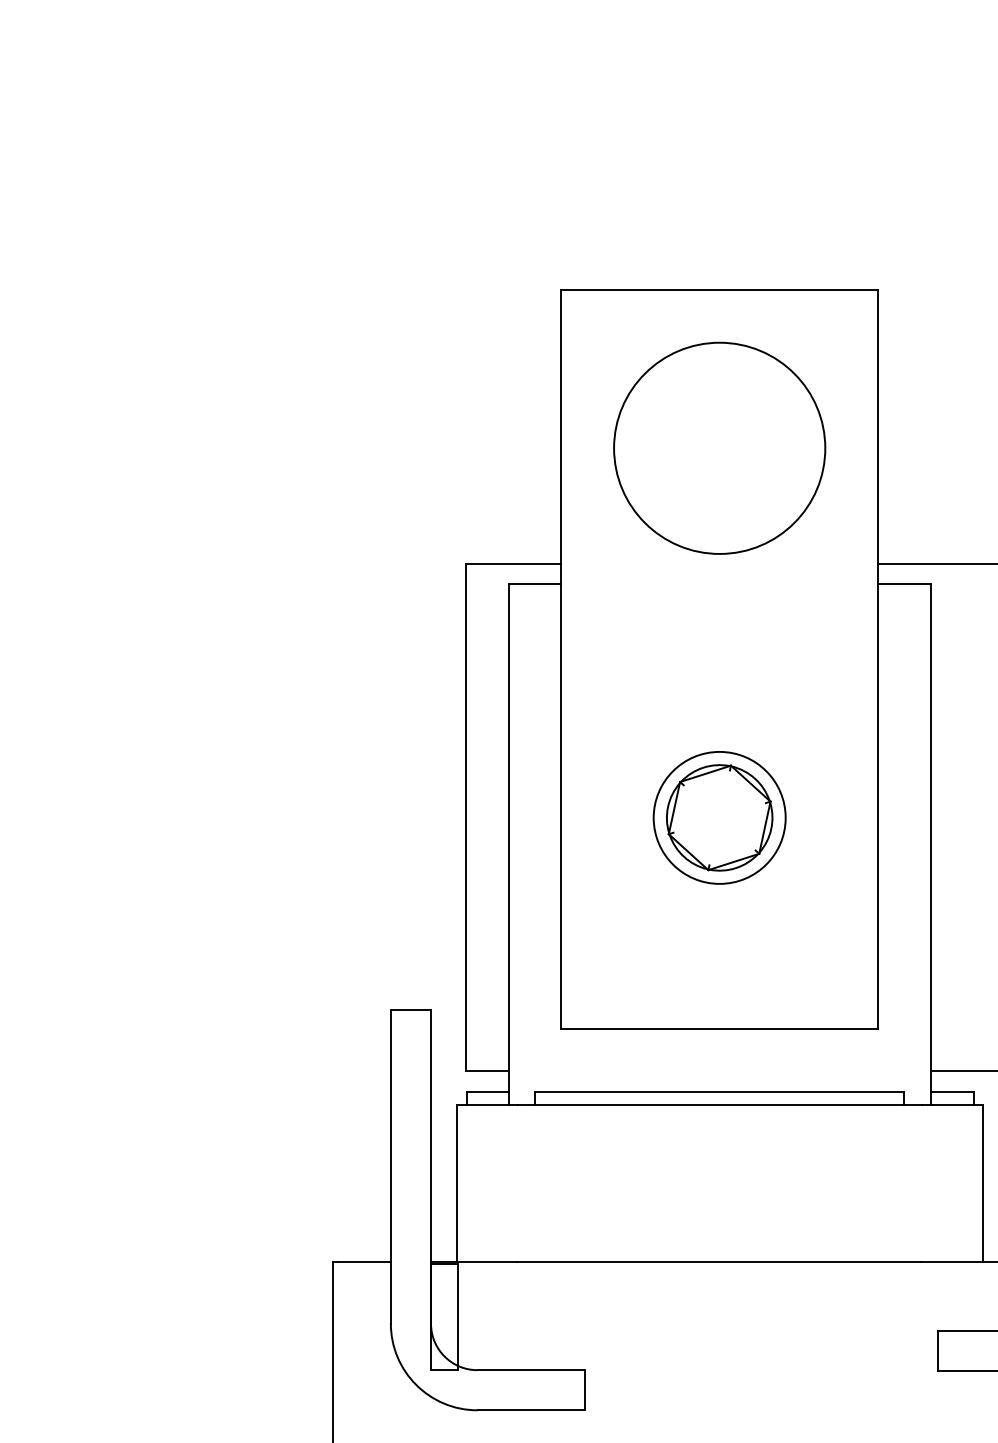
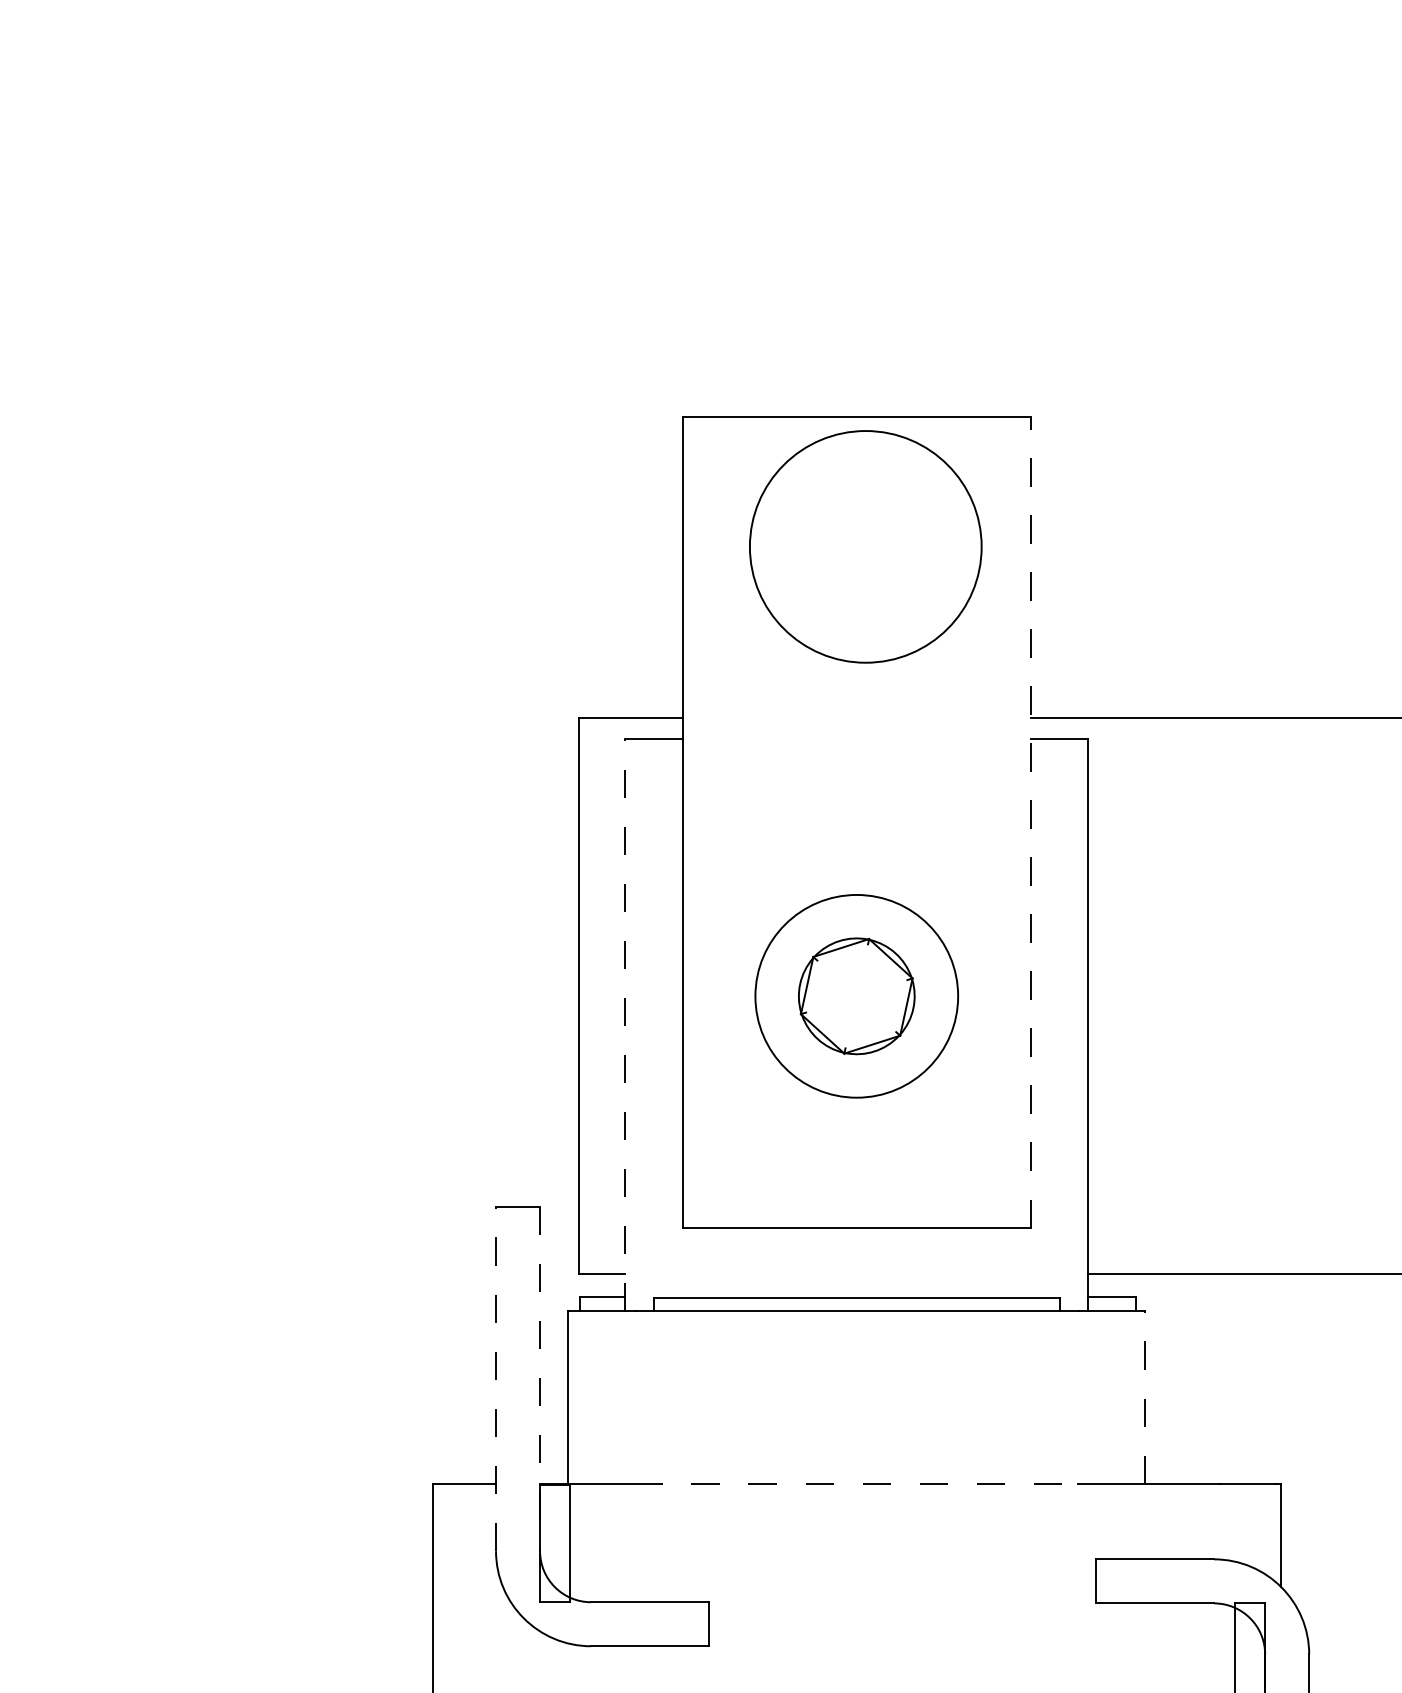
circle: (719, 447) -> (865, 546), moved
line: (878, 659) -> (1030, 822), solid -> dashed
circle: (719, 817) -> (856, 995), size x1.4
line: (508, 843) -> (625, 1024), solid -> dashed
line: (391, 1166) -> (496, 1378), solid -> dashed
line: (431, 1167) -> (540, 1379), solid -> dashed
line: (982, 1183) -> (1145, 1397), solid -> dashed
line: (719, 1262) -> (856, 1484), solid -> dashed

